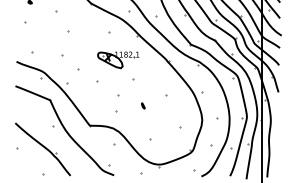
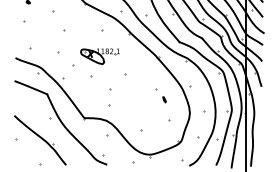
part: (117, 60) -> (99, 56), moved
part: (143, 105) -> (164, 99), moved

